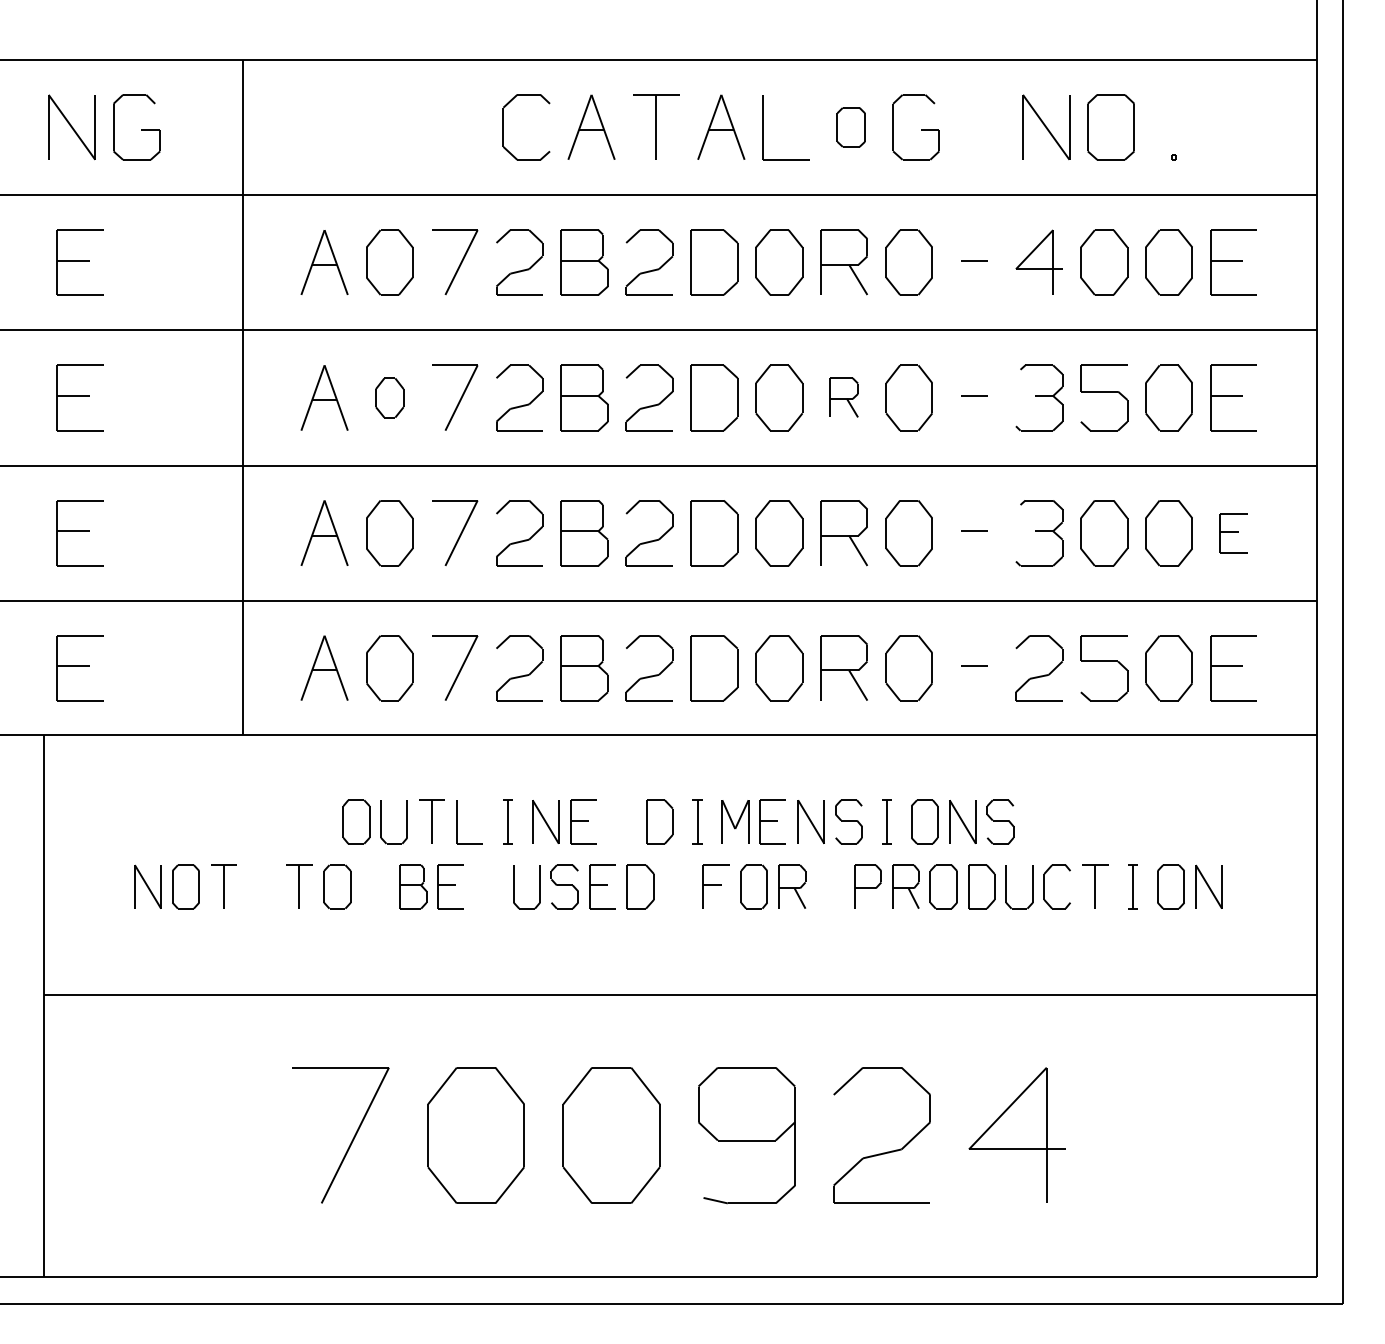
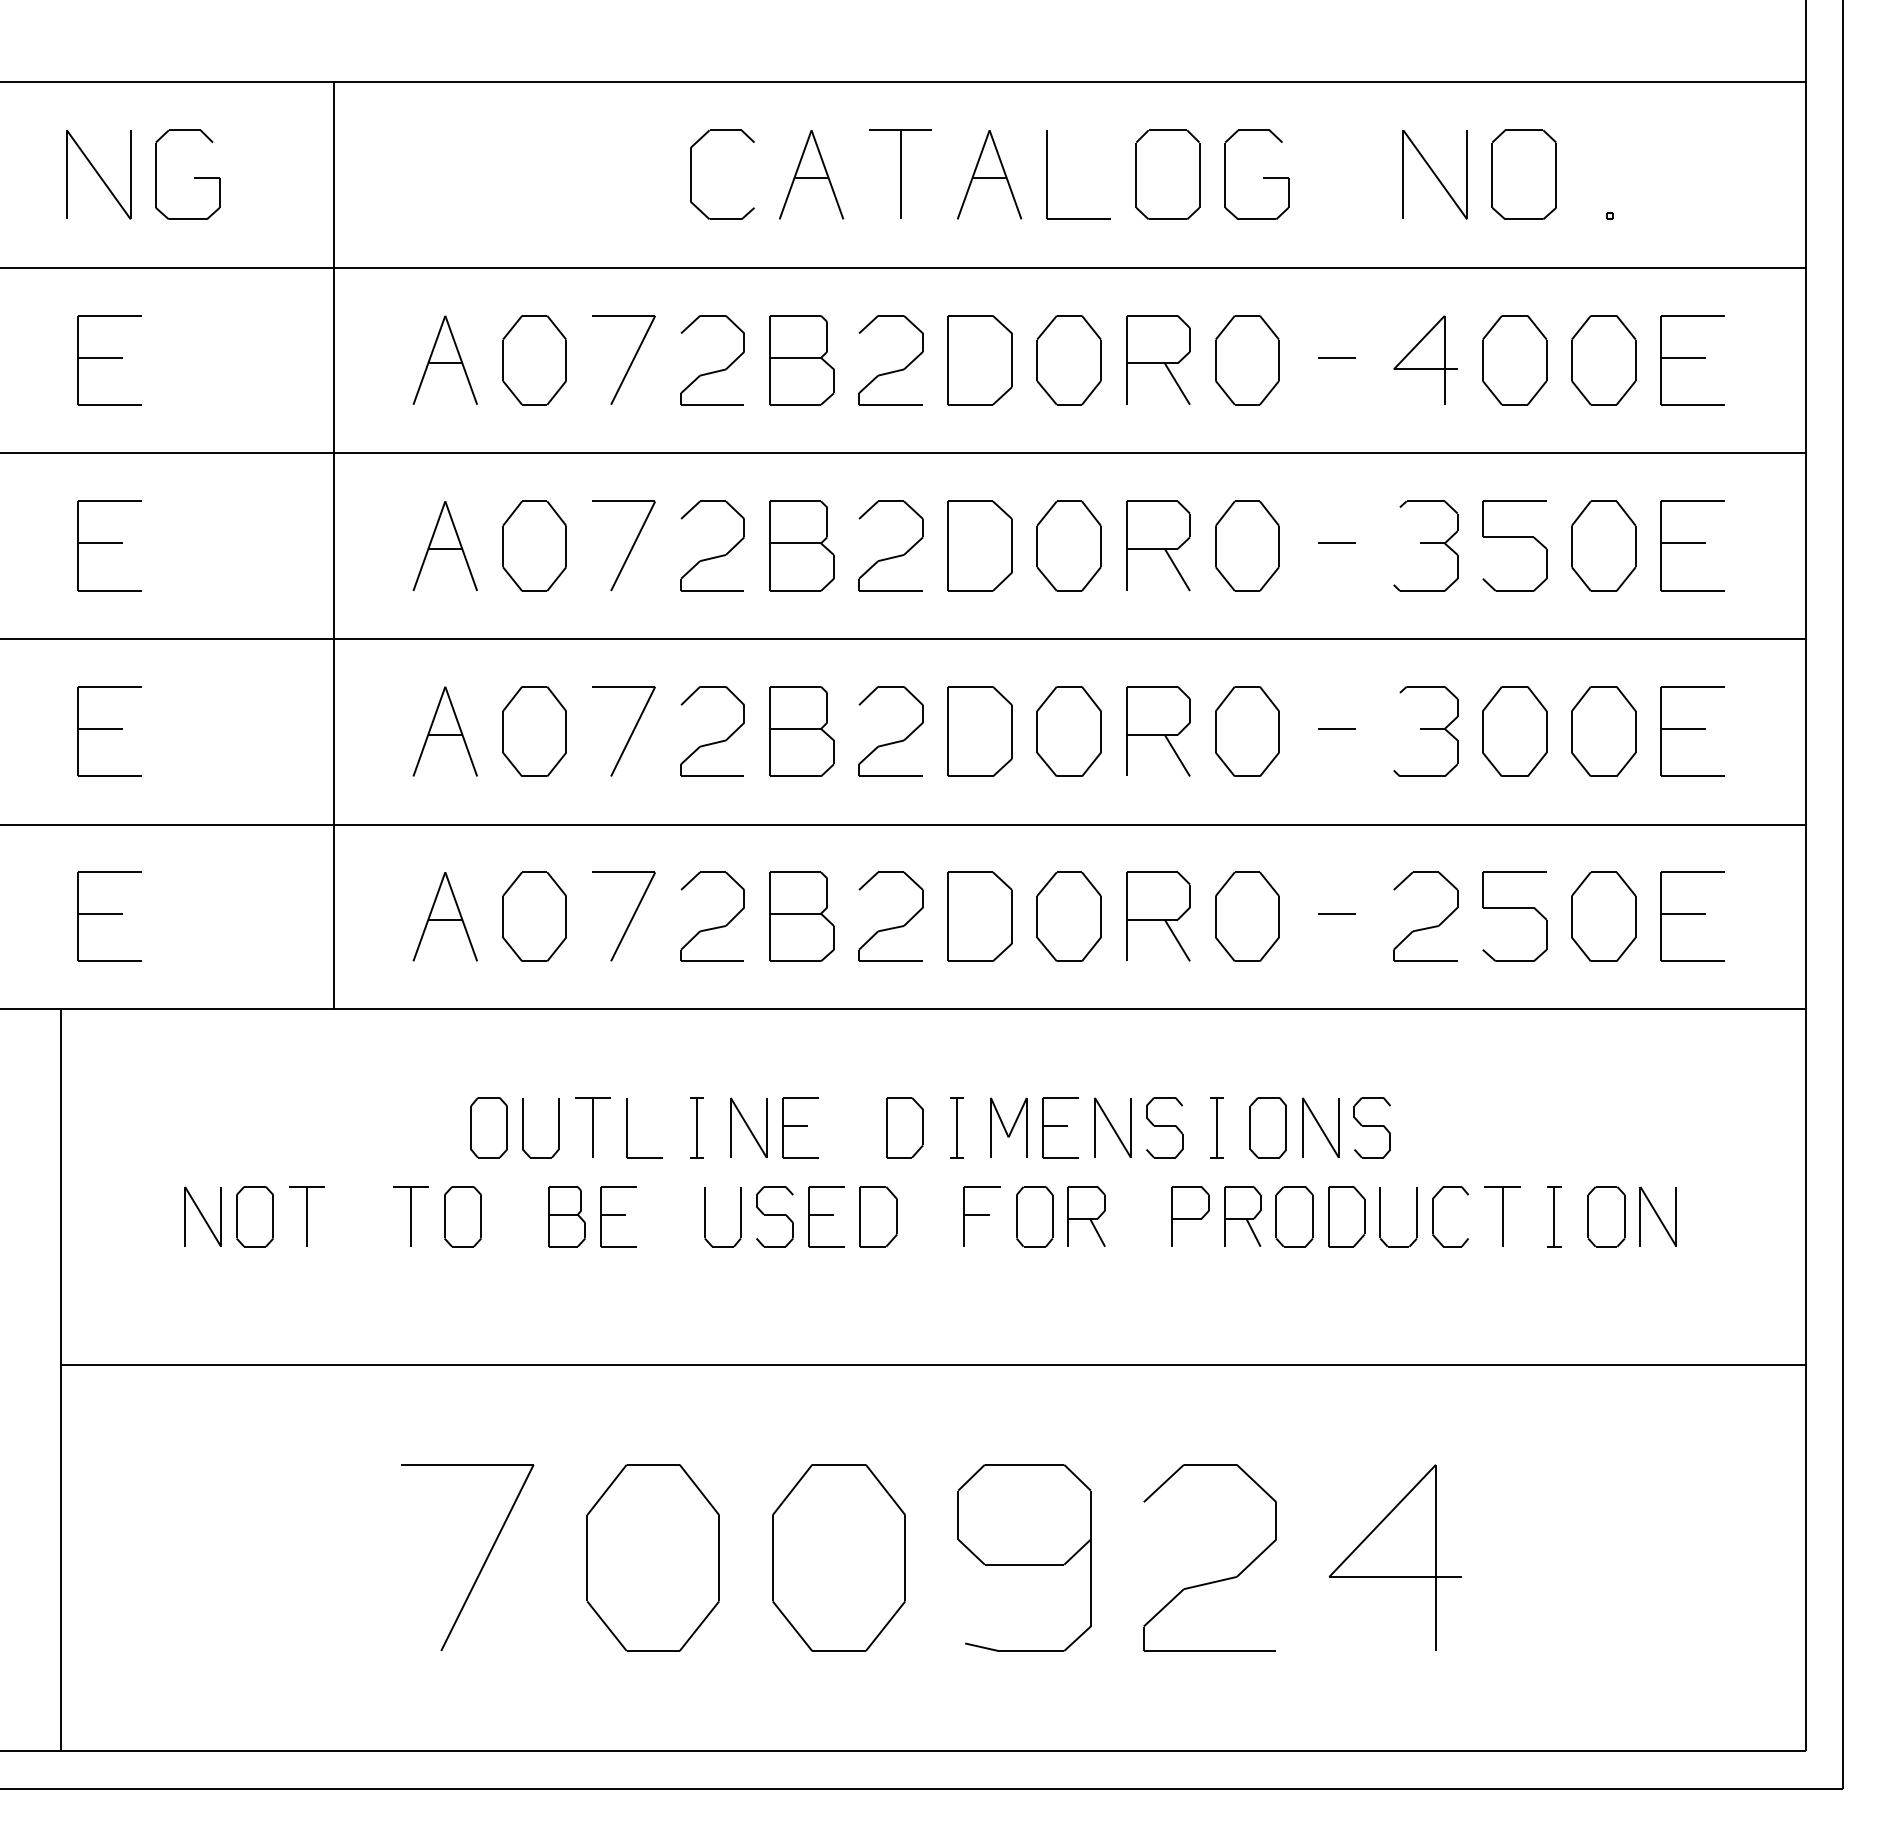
part: (850, 127) -> (1166, 175), size x1.67
part: (389, 397) -> (534, 545), size x1.67
part: (843, 397) -> (1157, 545), size x1.67
part: (1233, 533) -> (1692, 732), size x1.67

